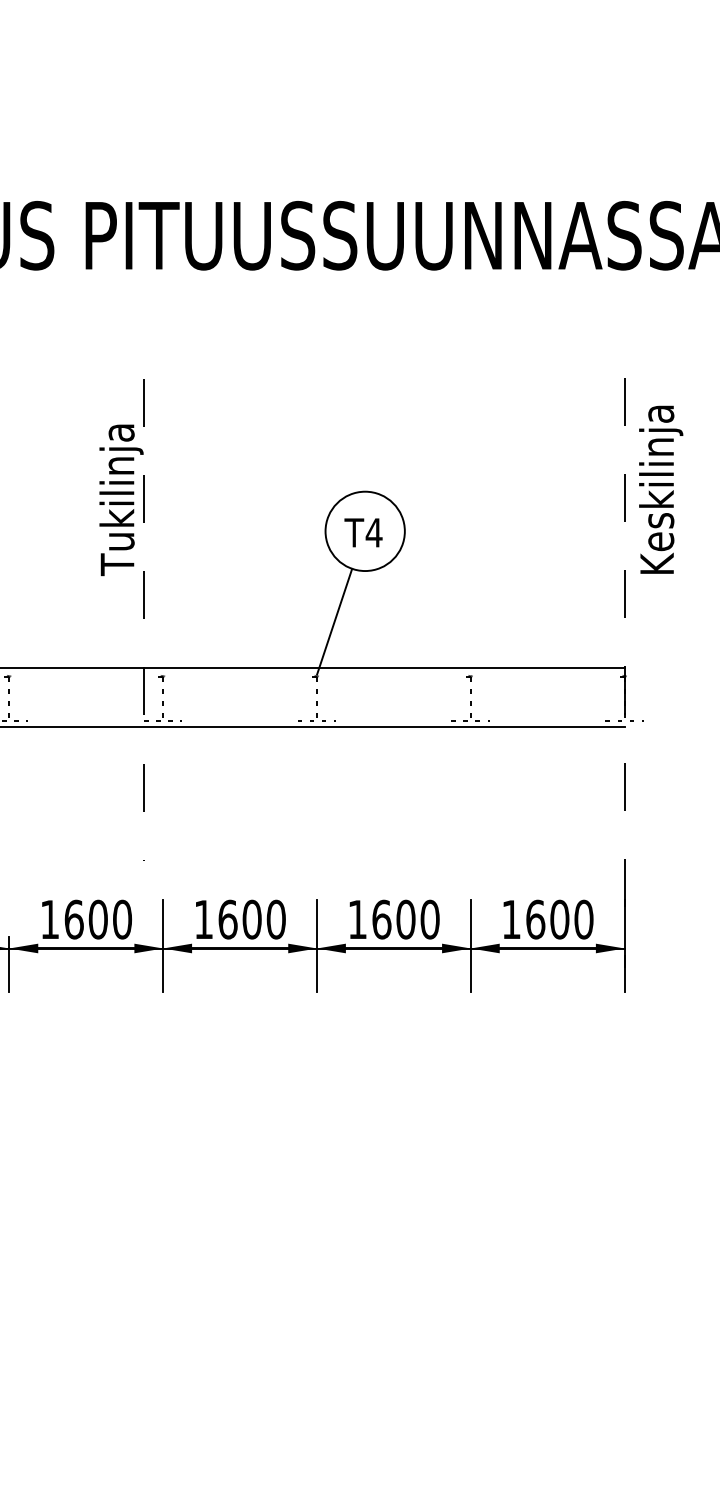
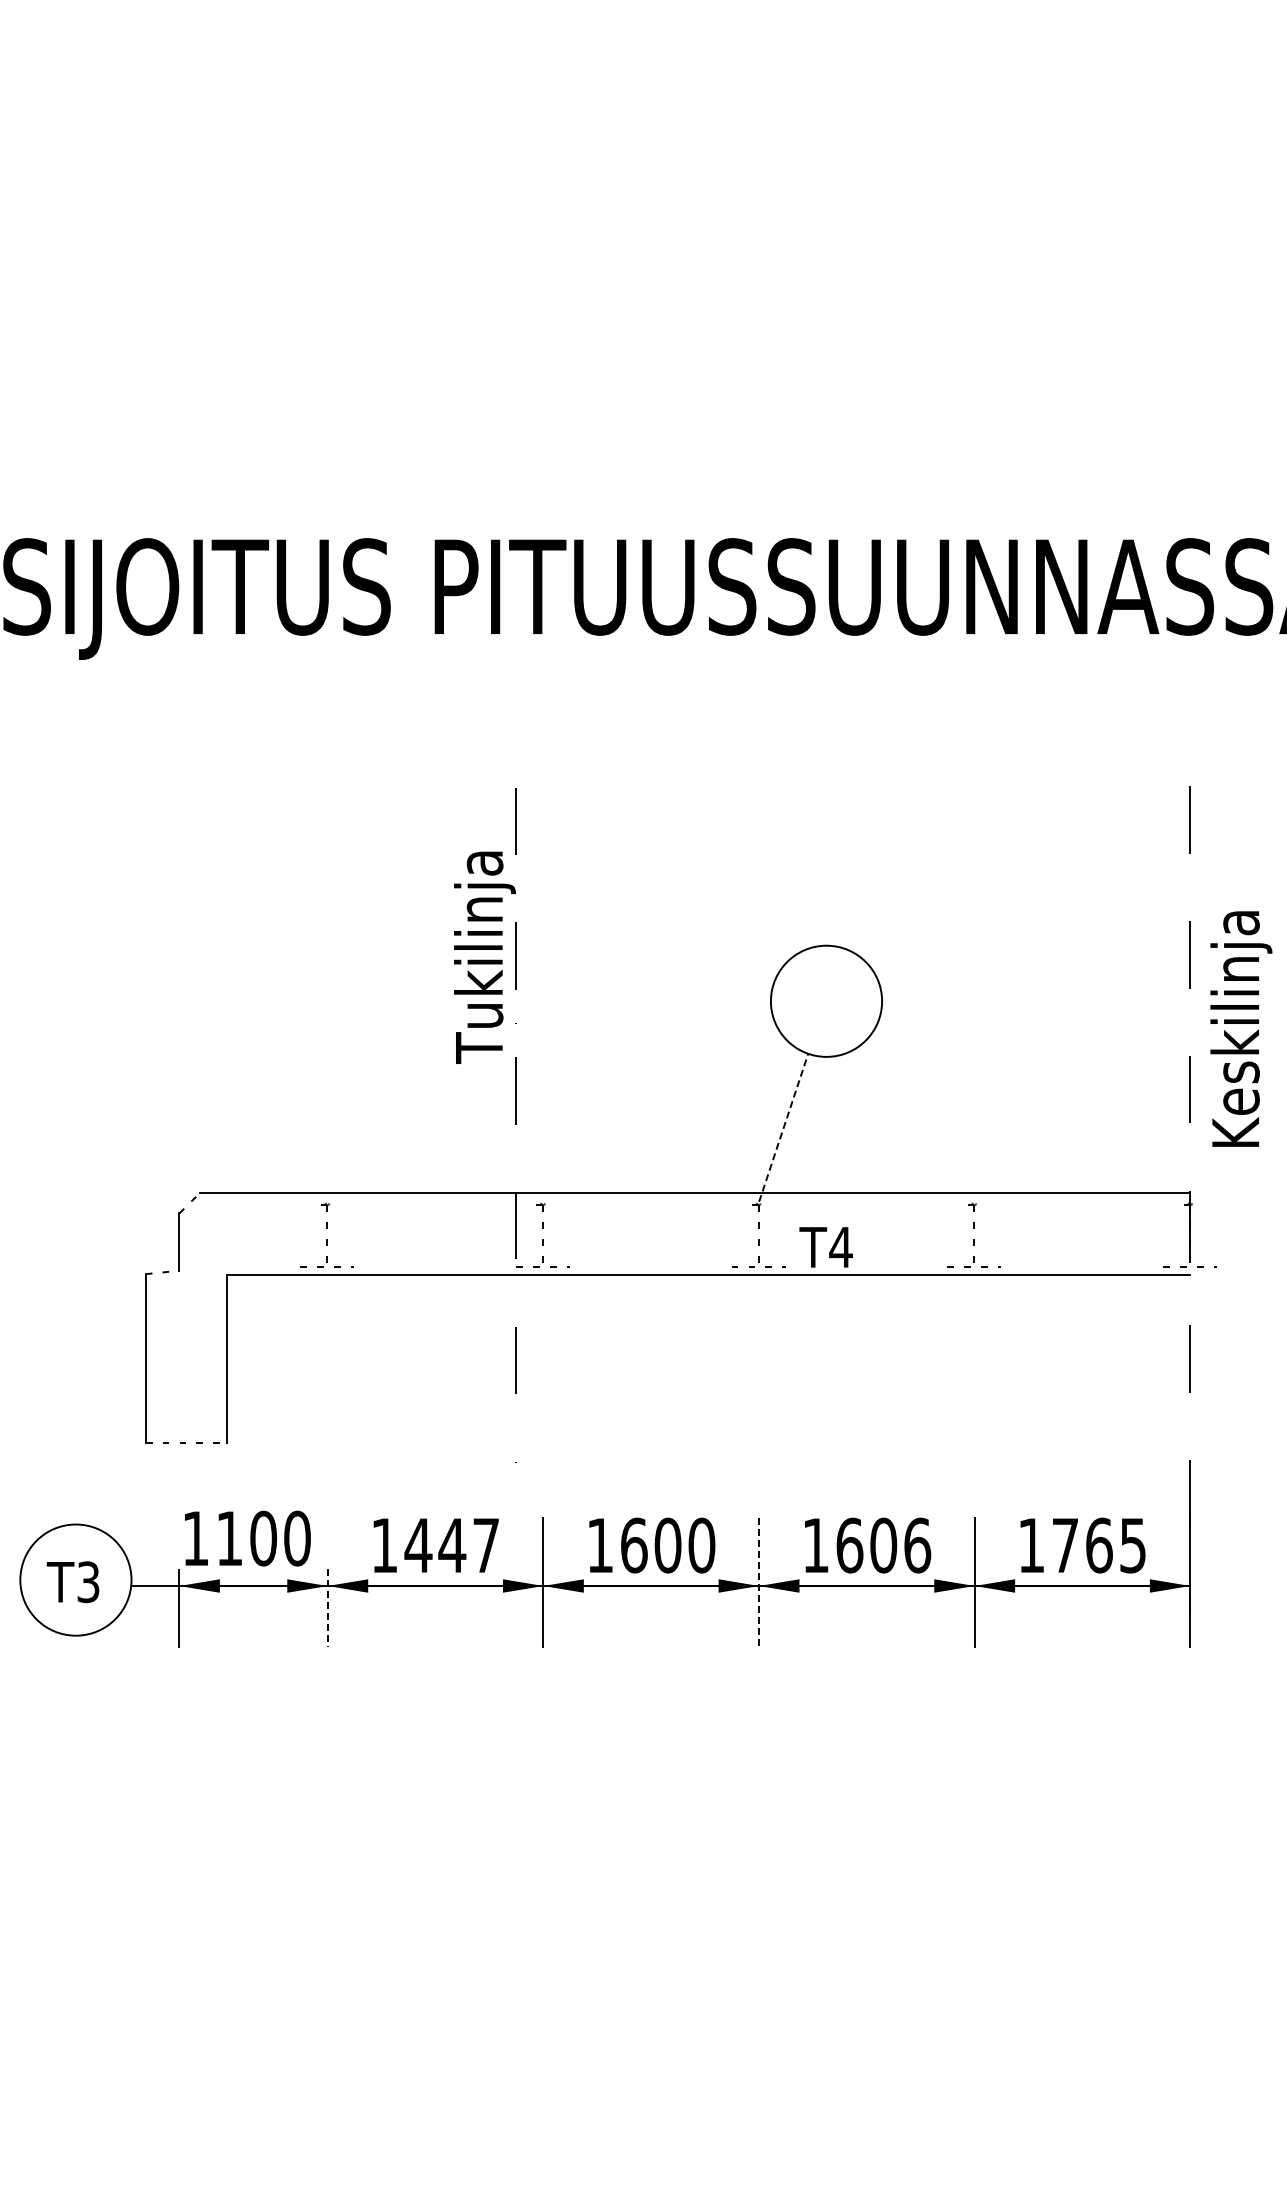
text: (661, 489) -> (1241, 1028), moved
text: (363, 532) -> (825, 1247), moved
line: (334, 621) -> (783, 1127), solid -> dashed
text: (97, 919) -> (451, 1545), 1600 -> 1447
text: (430, 919) -> (917, 1545), 1600 -> 1606
text: (559, 919) -> (1099, 1545), 1600 -> 1765
line: (316, 946) -> (758, 1583), solid -> dashed
line: (9, 964) -> (327, 1608), solid -> dashed

